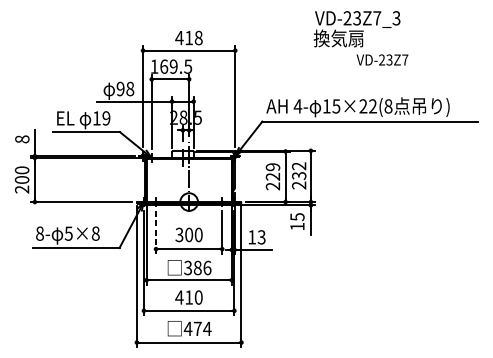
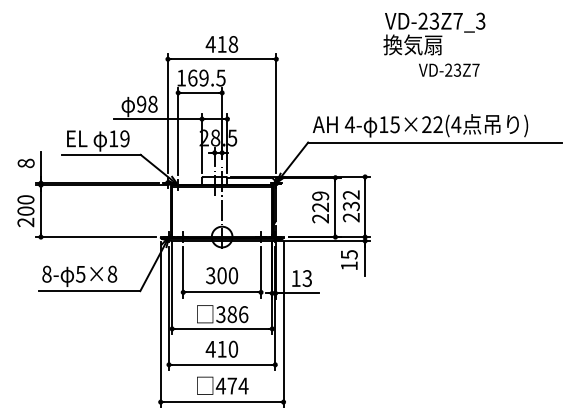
text: (357, 28) -> (434, 33), moved
text: (388, 106) -> (456, 124), 15×22(8 -> 15×22(4
line: (156, 233) -> (183, 273), dashed -> solid

